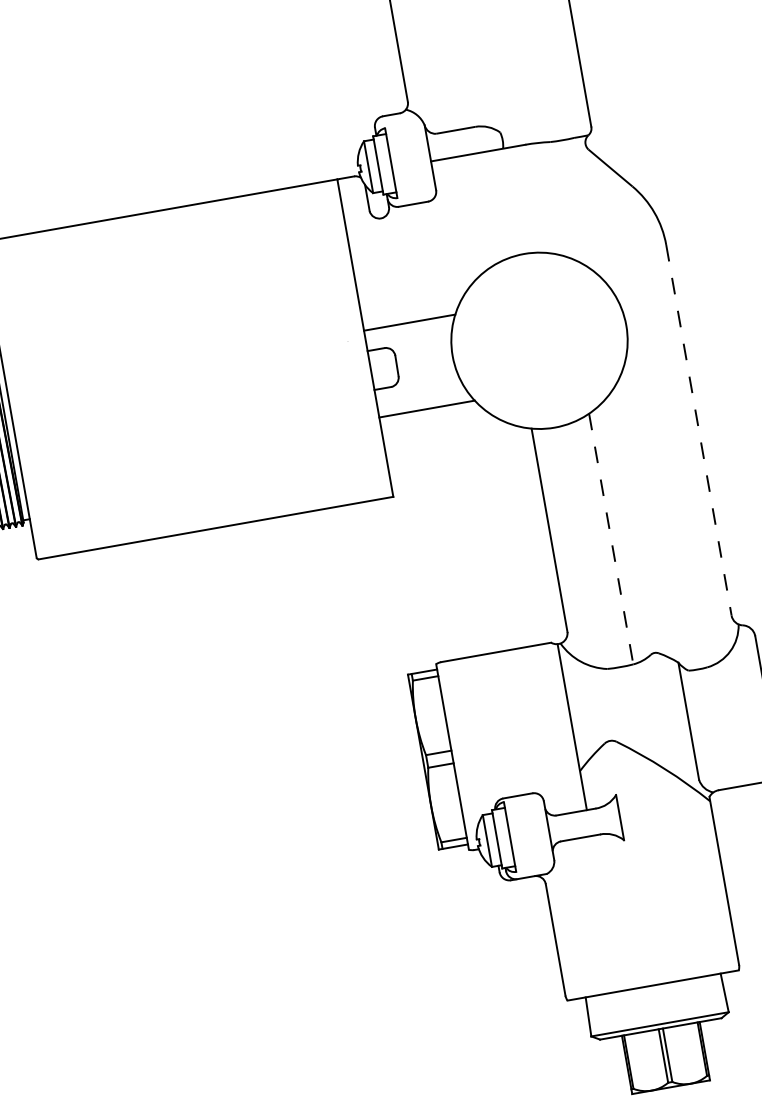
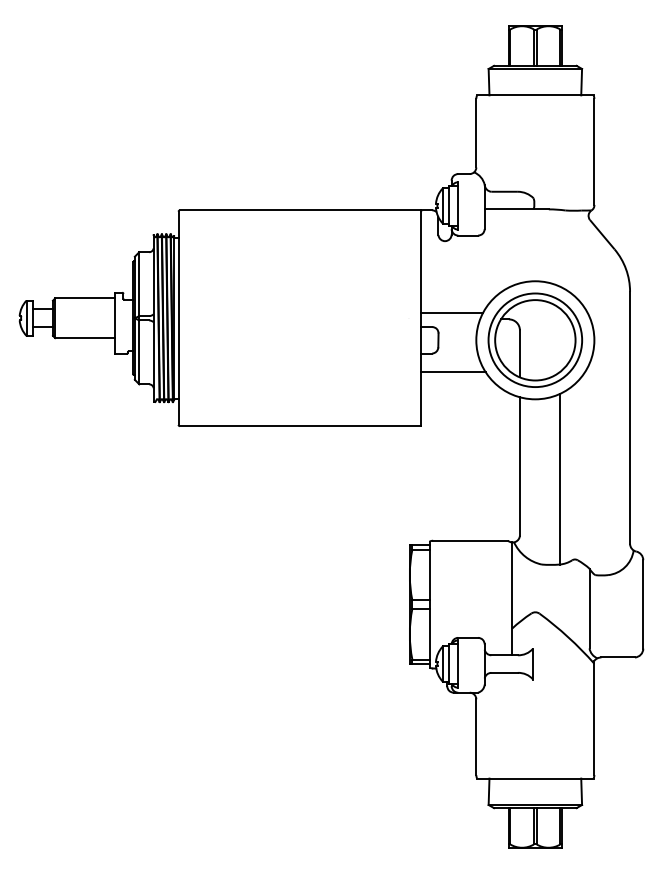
part: (539, 339) -> (535, 339), added
line: (699, 429) -> (630, 417), dashed -> solid
line: (611, 539) -> (559, 479), dashed -> solid

